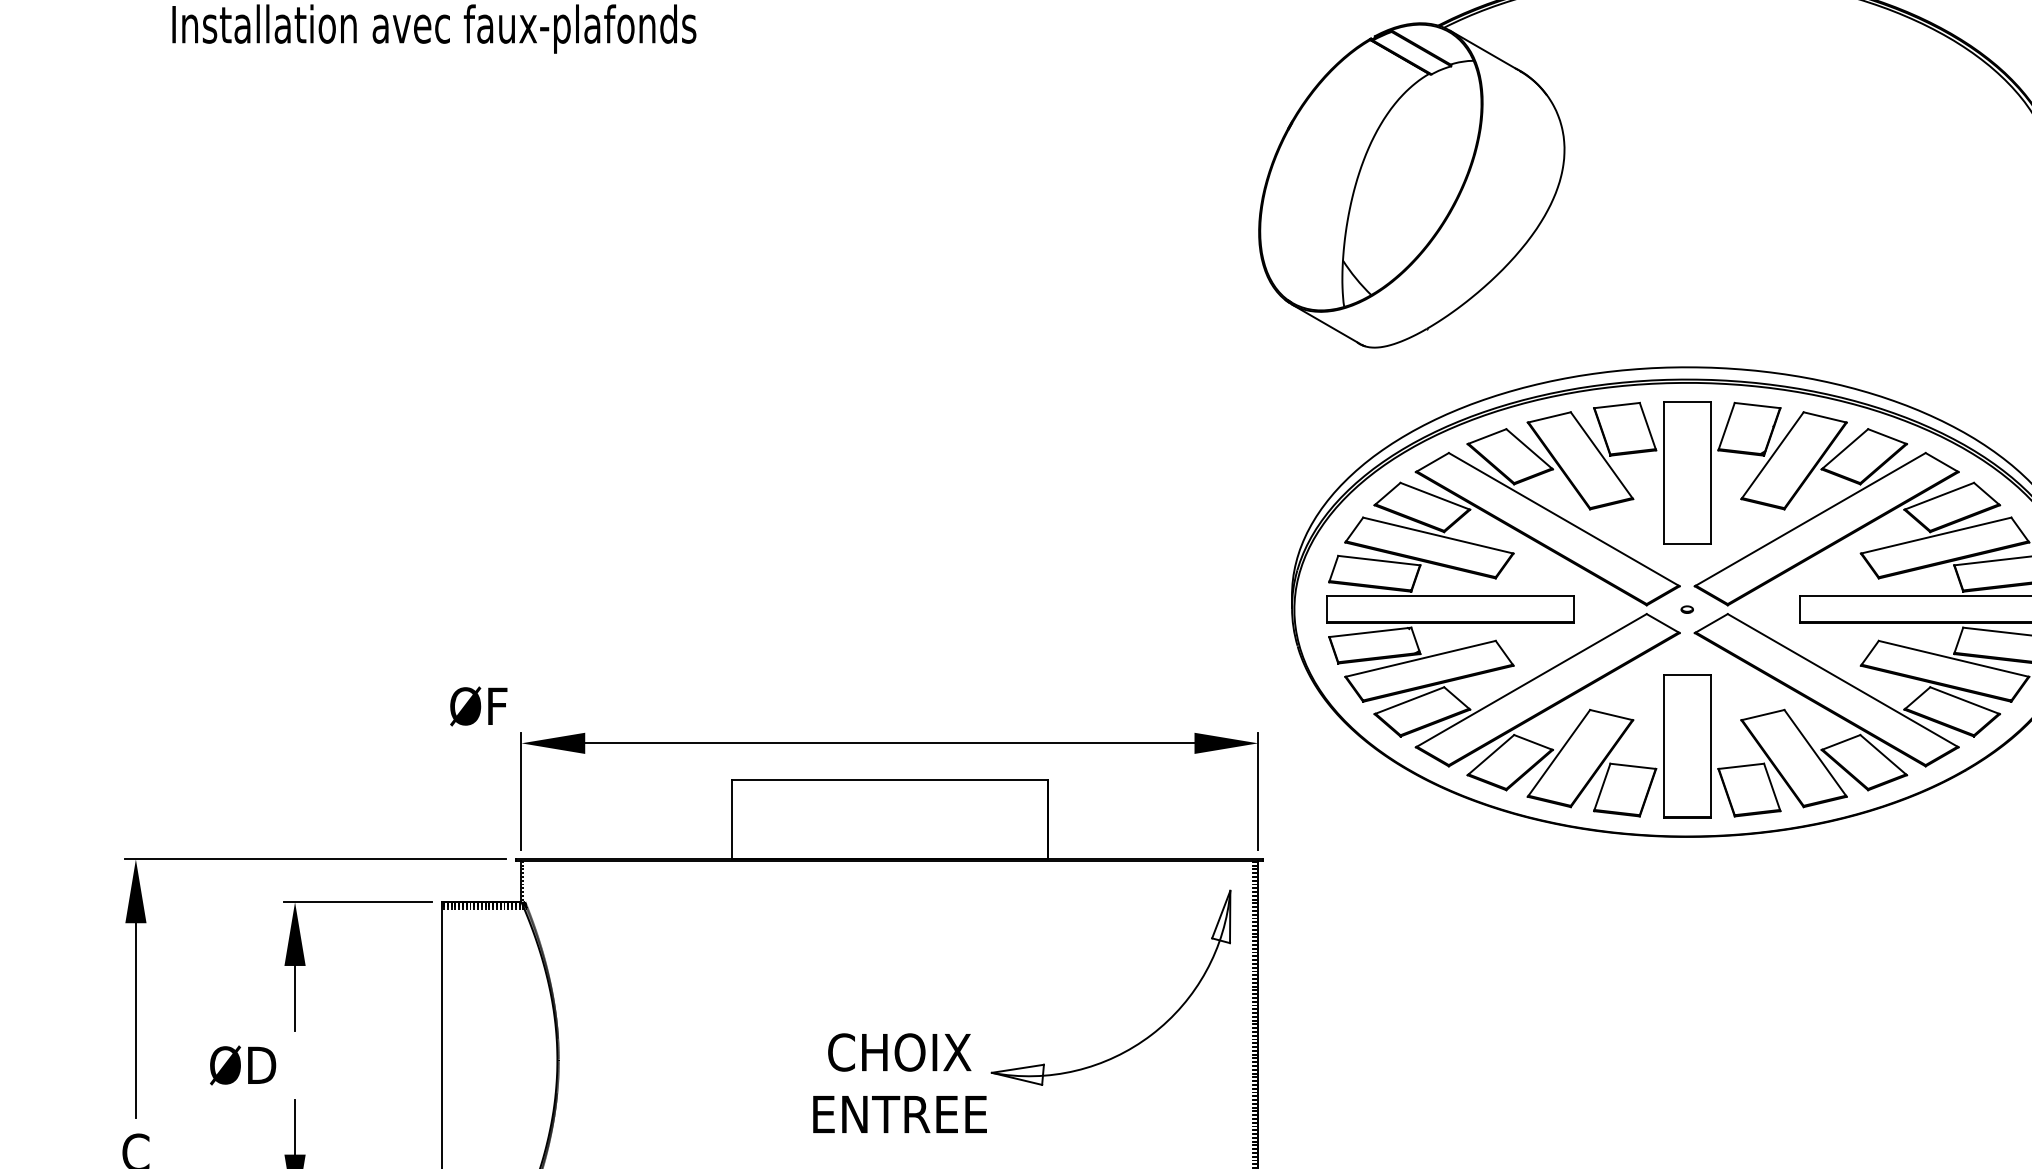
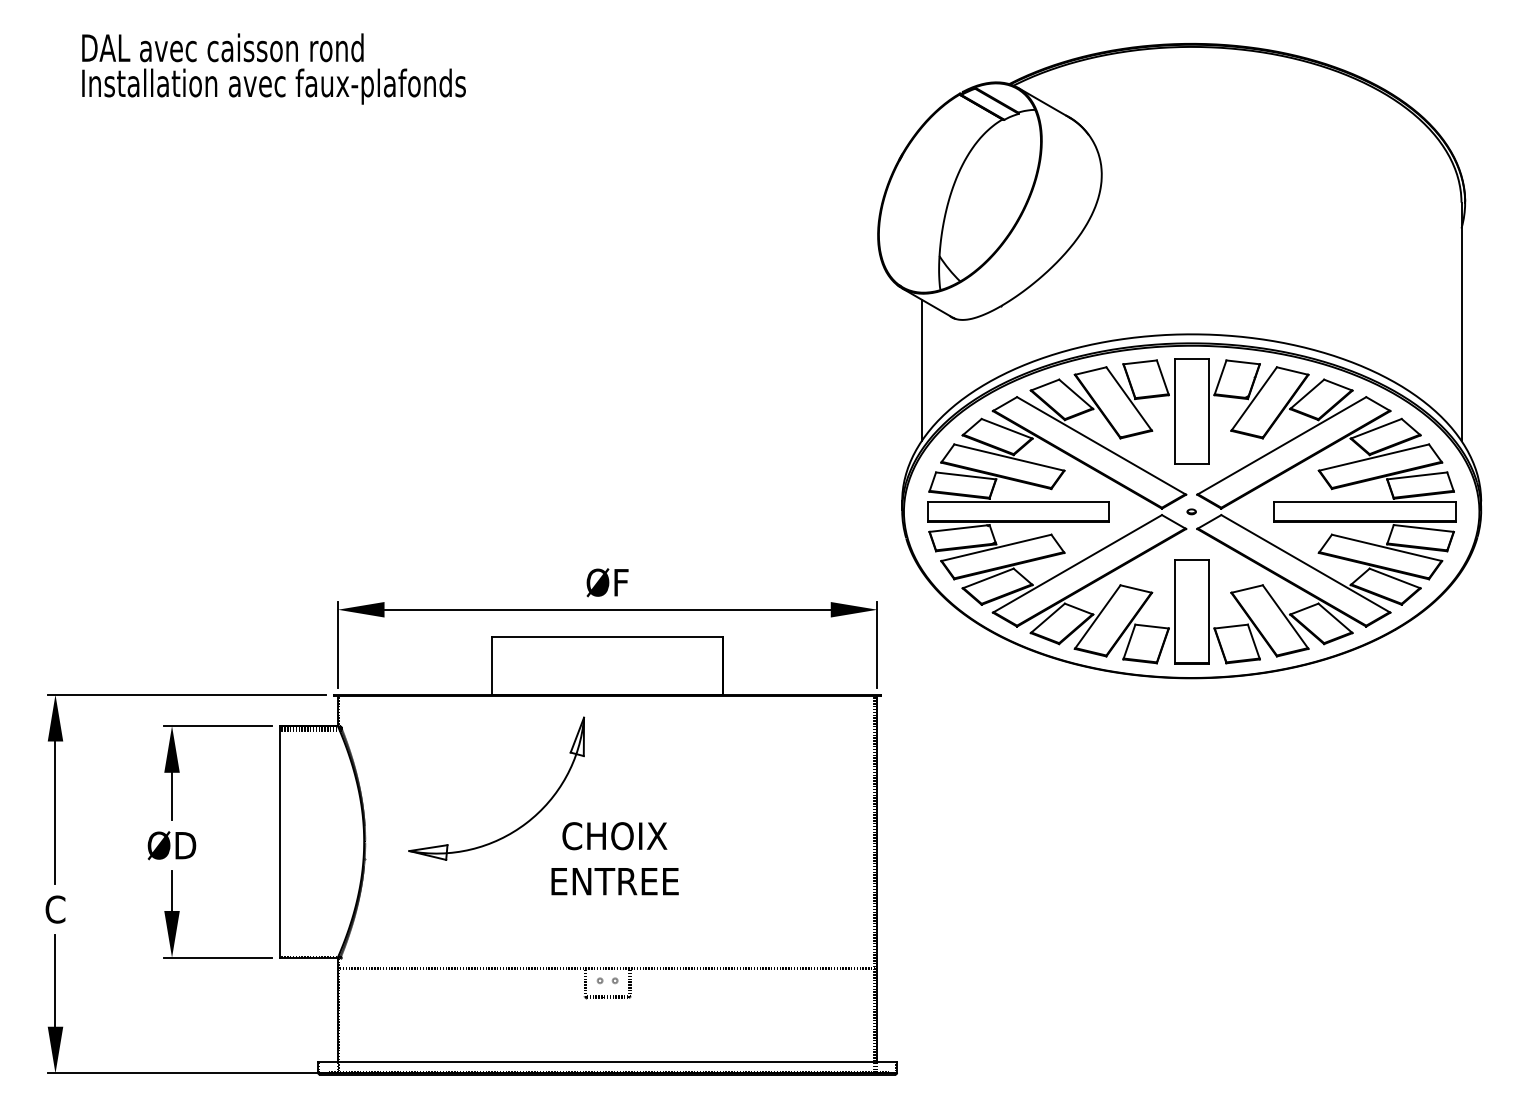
line: (1318, 415) -> (921, 369), added
text: (478, 706) -> (607, 582), moved
part: (1146, 1036) -> (522, 824), moved
text: (242, 1065) -> (171, 845), moved

